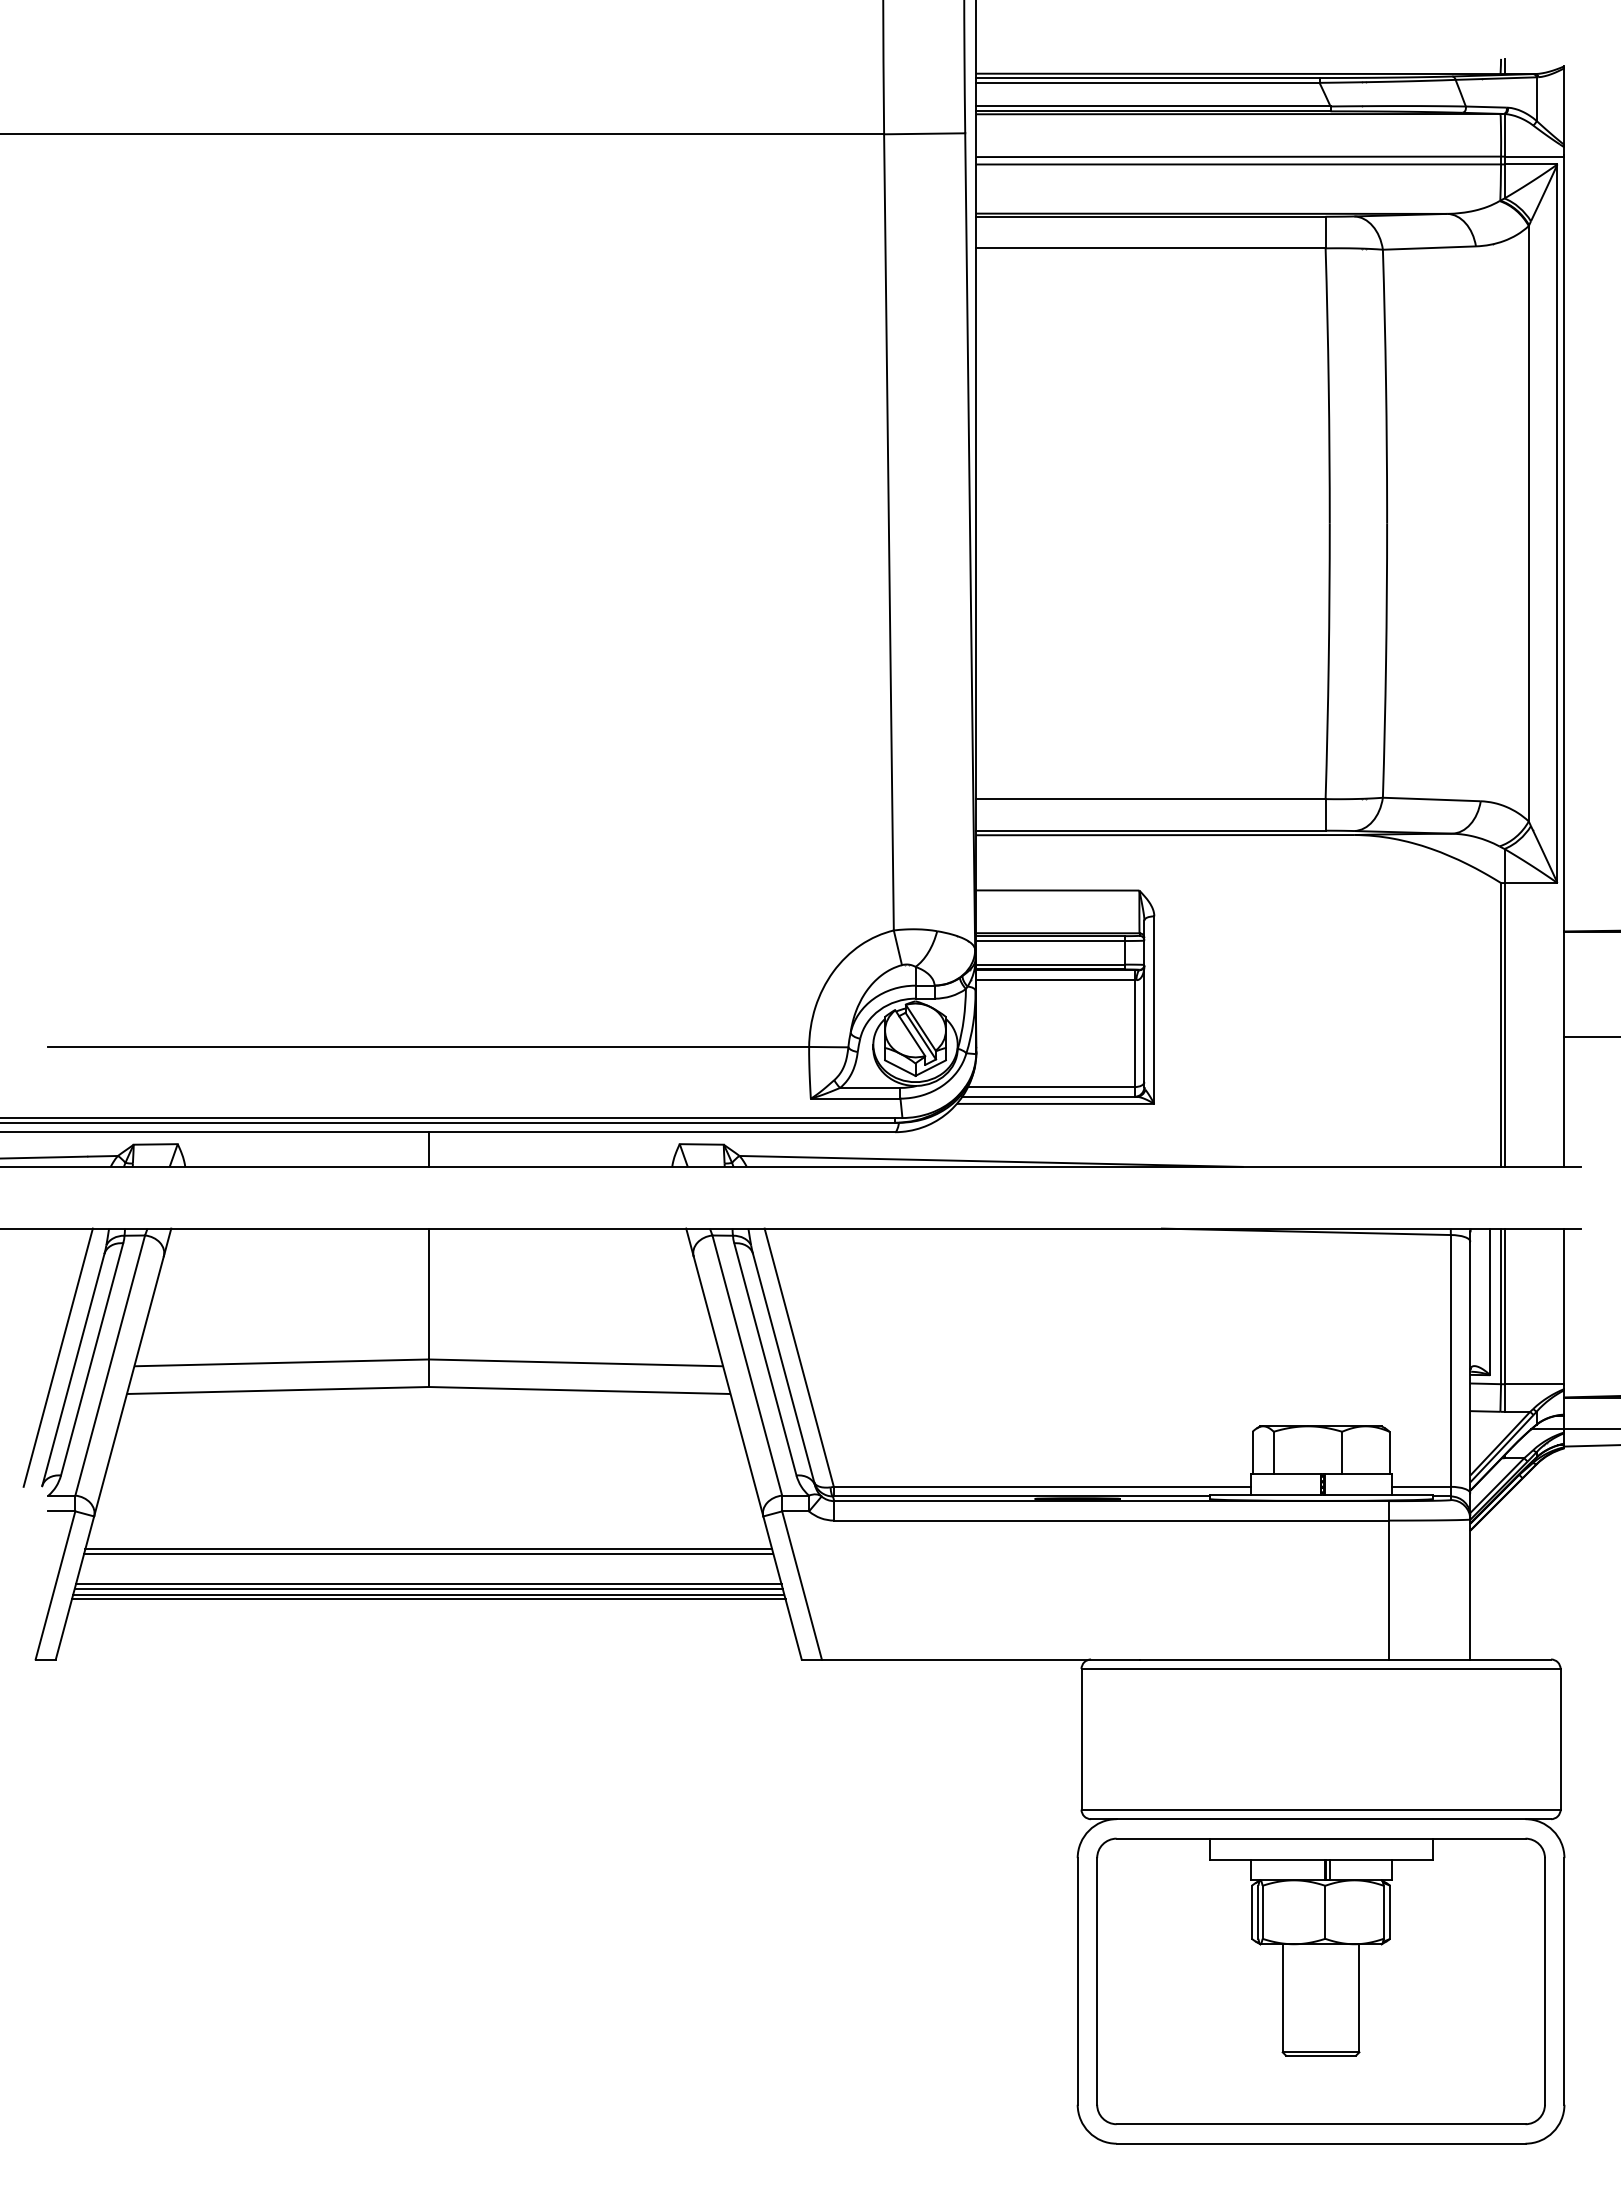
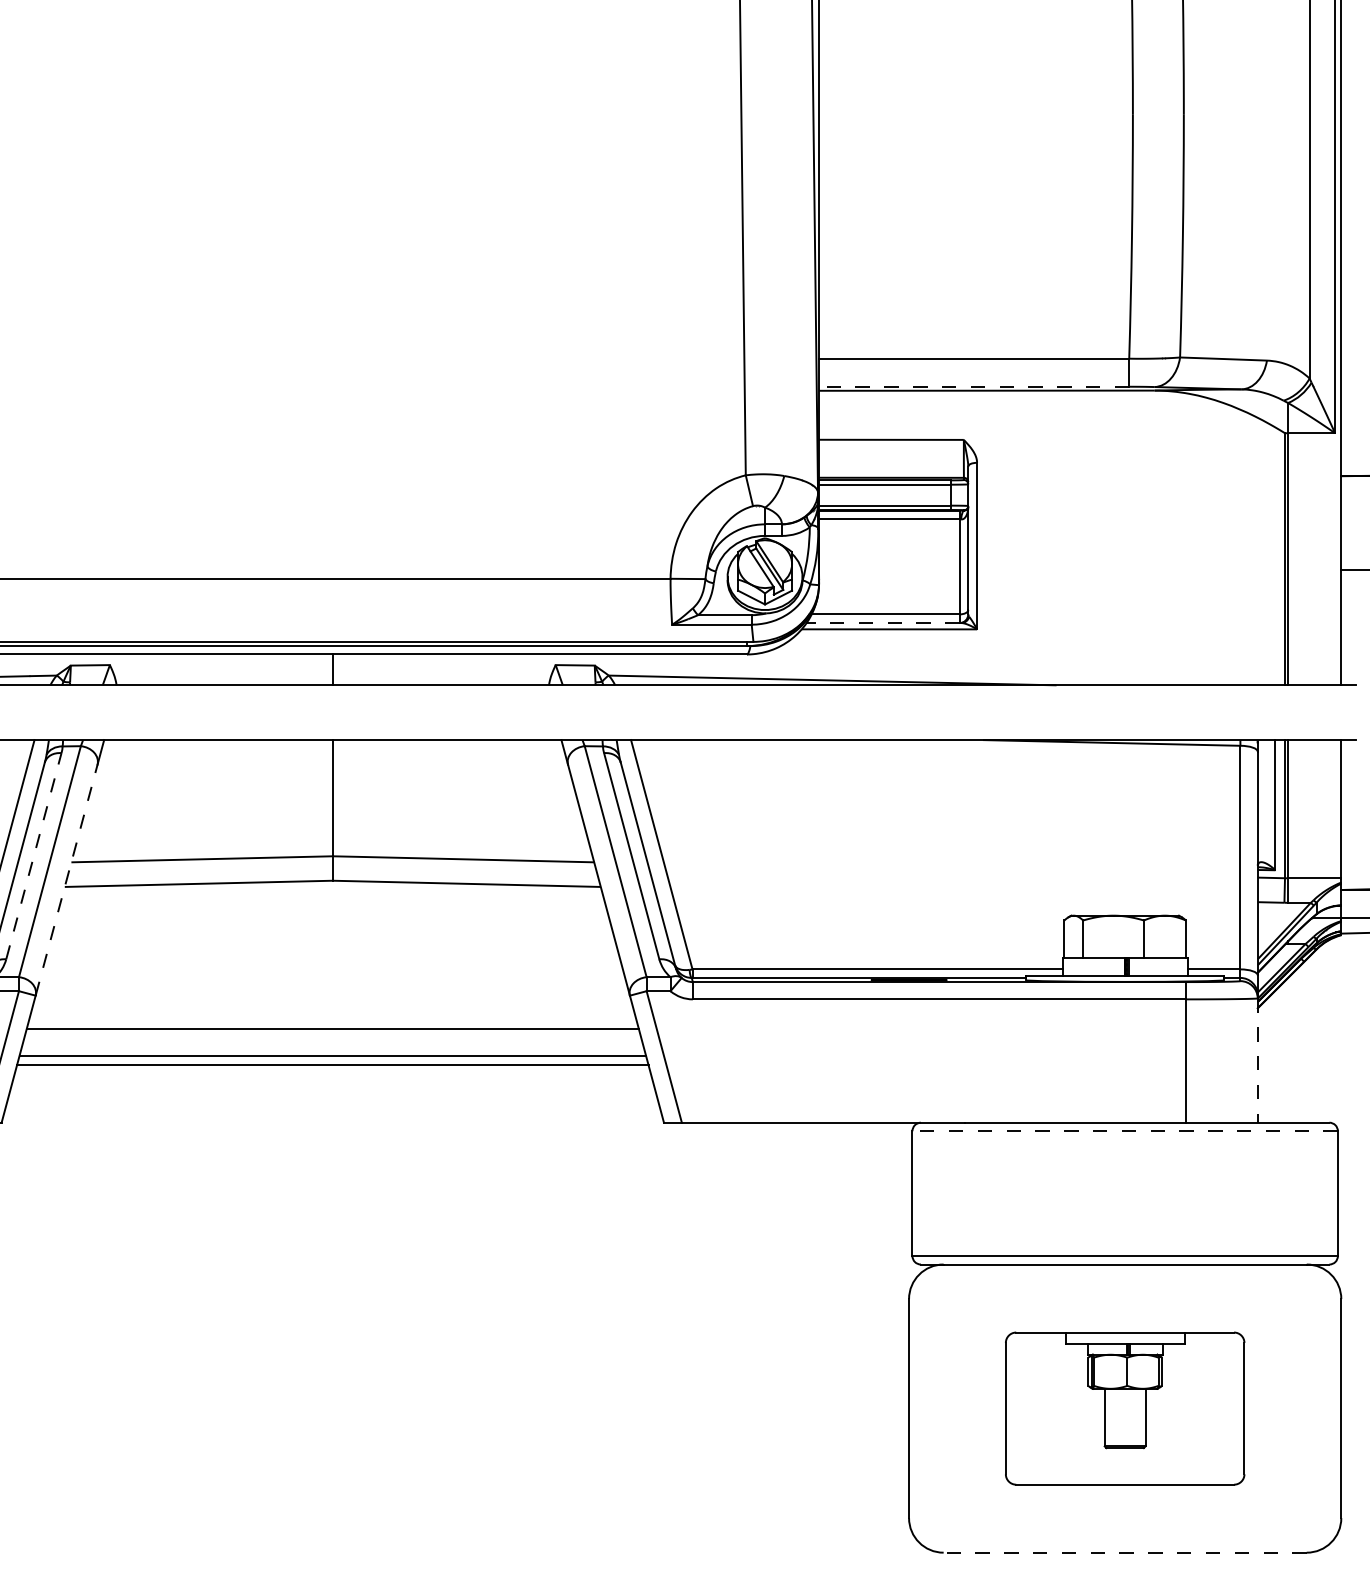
line: (1150, 830) -> (973, 386), solid -> dashed
line: (1048, 1096) -> (883, 622), solid -> dashed
line: (92, 1358) -> (34, 855), solid -> dashed
line: (129, 1386) -> (67, 880), solid -> dashed
line: (428, 1549) -> (332, 1025), removed
line: (428, 1588) -> (332, 1059), removed
line: (1470, 1589) -> (1257, 1060), solid -> dashed
line: (428, 1599) -> (332, 1069), removed
line: (1321, 1669) -> (1125, 1131), solid -> dashed
part: (1320, 1981) -> (1124, 1408), size x0.6
line: (1320, 2143) -> (1124, 1552), solid -> dashed

